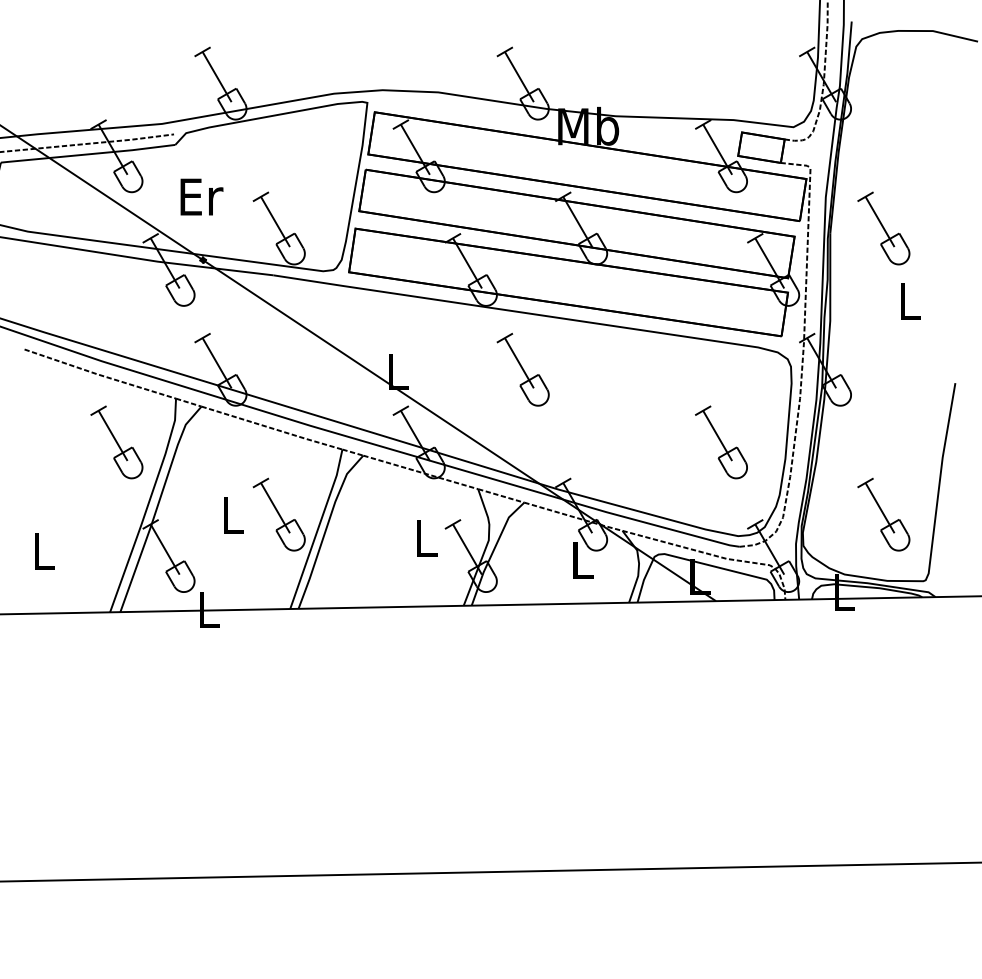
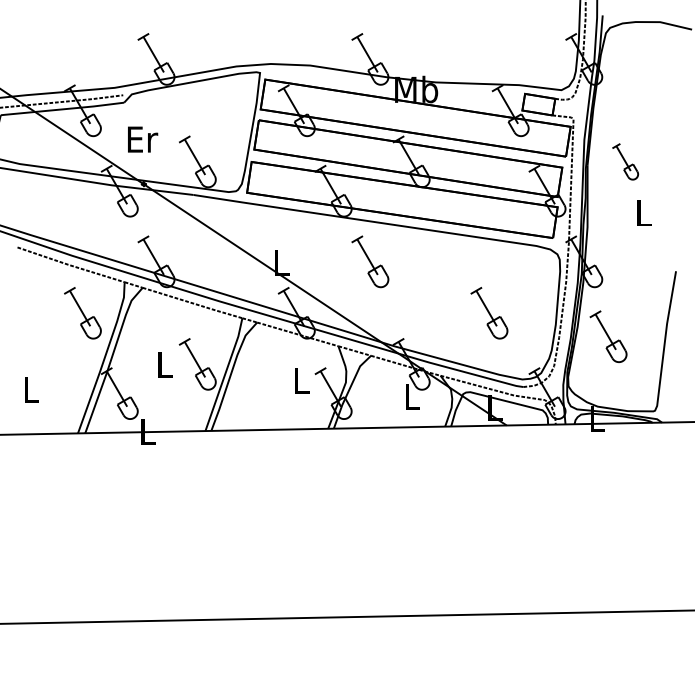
part: (883, 228) -> (625, 161), size x0.7
part: (721, 442) -> (489, 313), moved
part: (883, 514) -> (608, 336), moved

